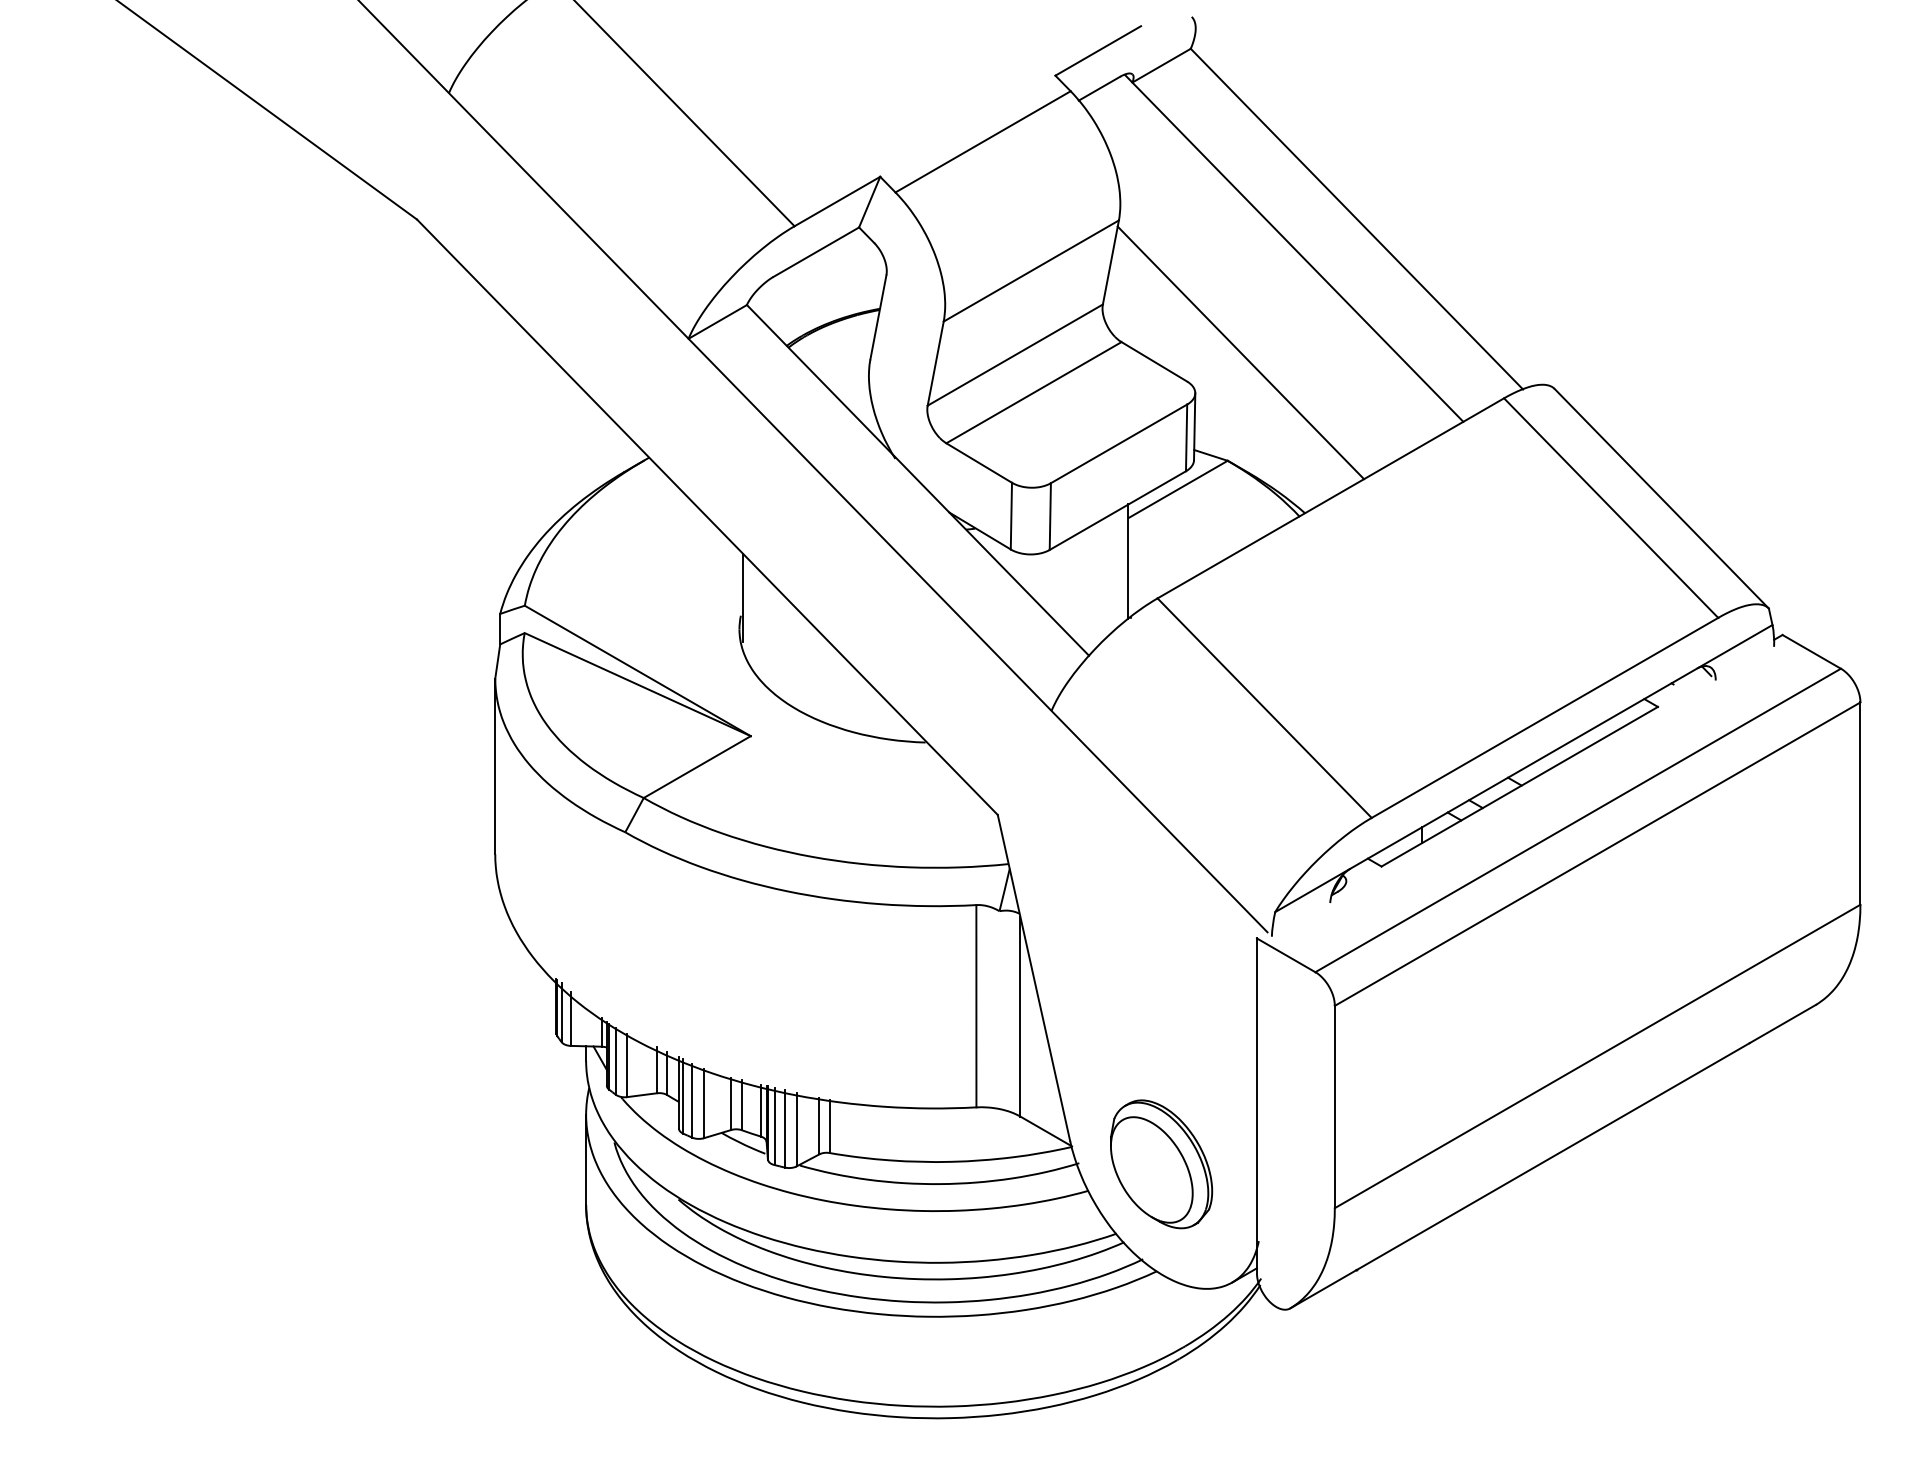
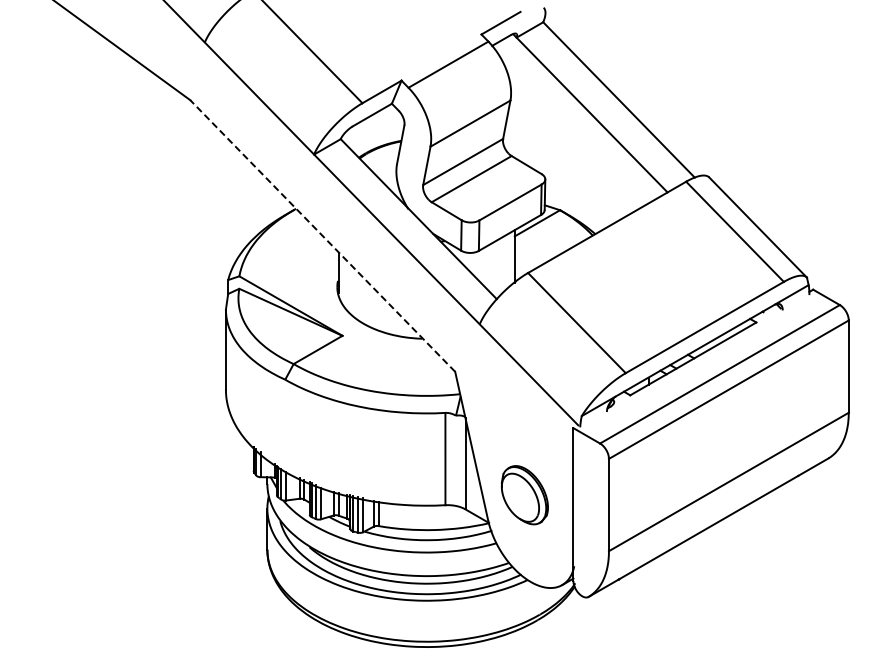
line: (1239, 351) -> (565, 160), removed
line: (706, 516) -> (322, 235), solid -> dashed
part: (1160, 1164) -> (524, 495), moved

